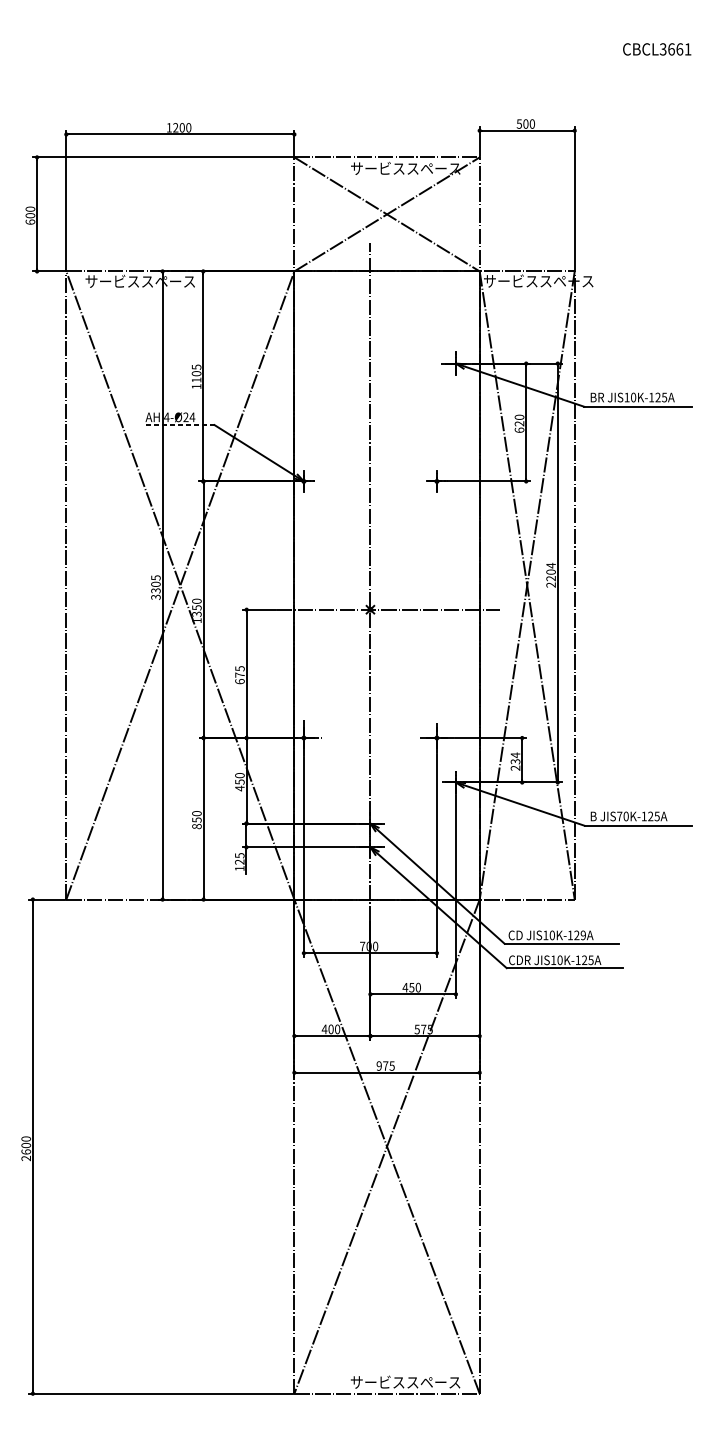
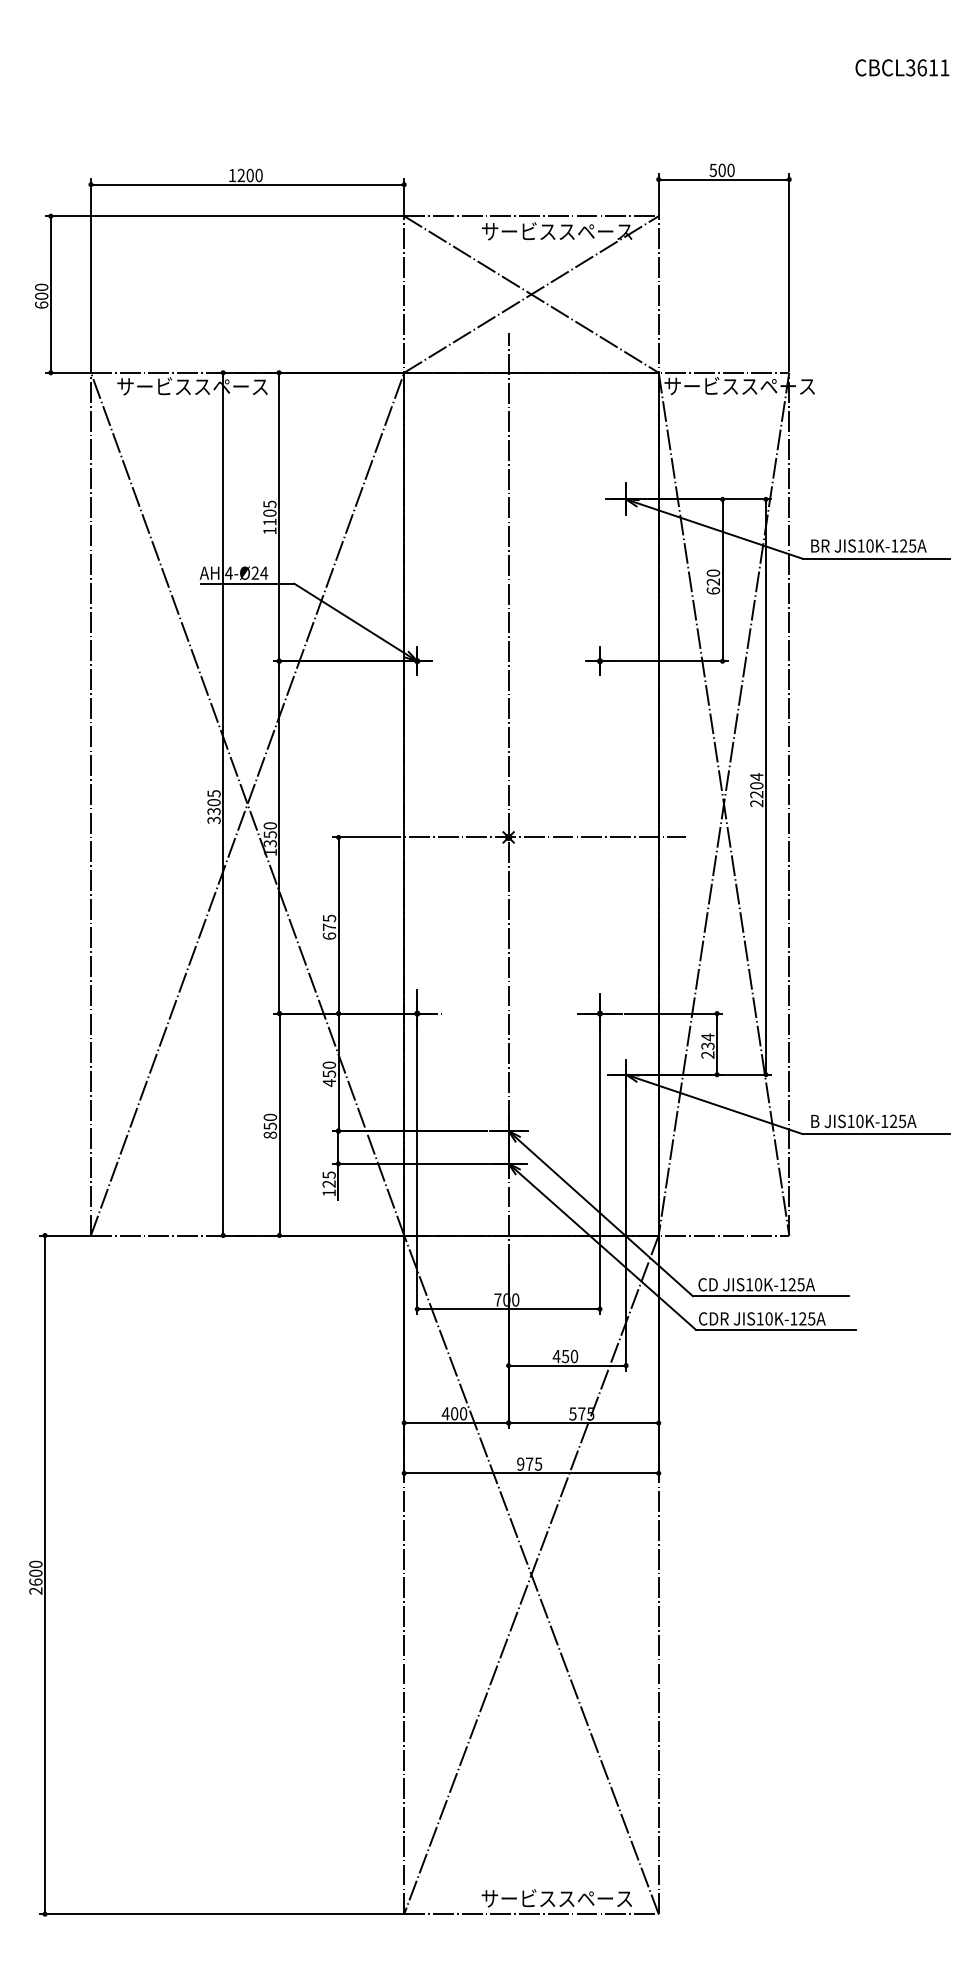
text: (679, 49) -> (933, 67), CBCL3661 -> CBCL3611
line: (180, 424) -> (247, 583), dashed -> solid
text: (619, 815) -> (850, 1120), JIS70K-125A -> JIS10K-125A
text: (582, 935) -> (800, 1284), JIS10K-129A -> JIS10K-125A

